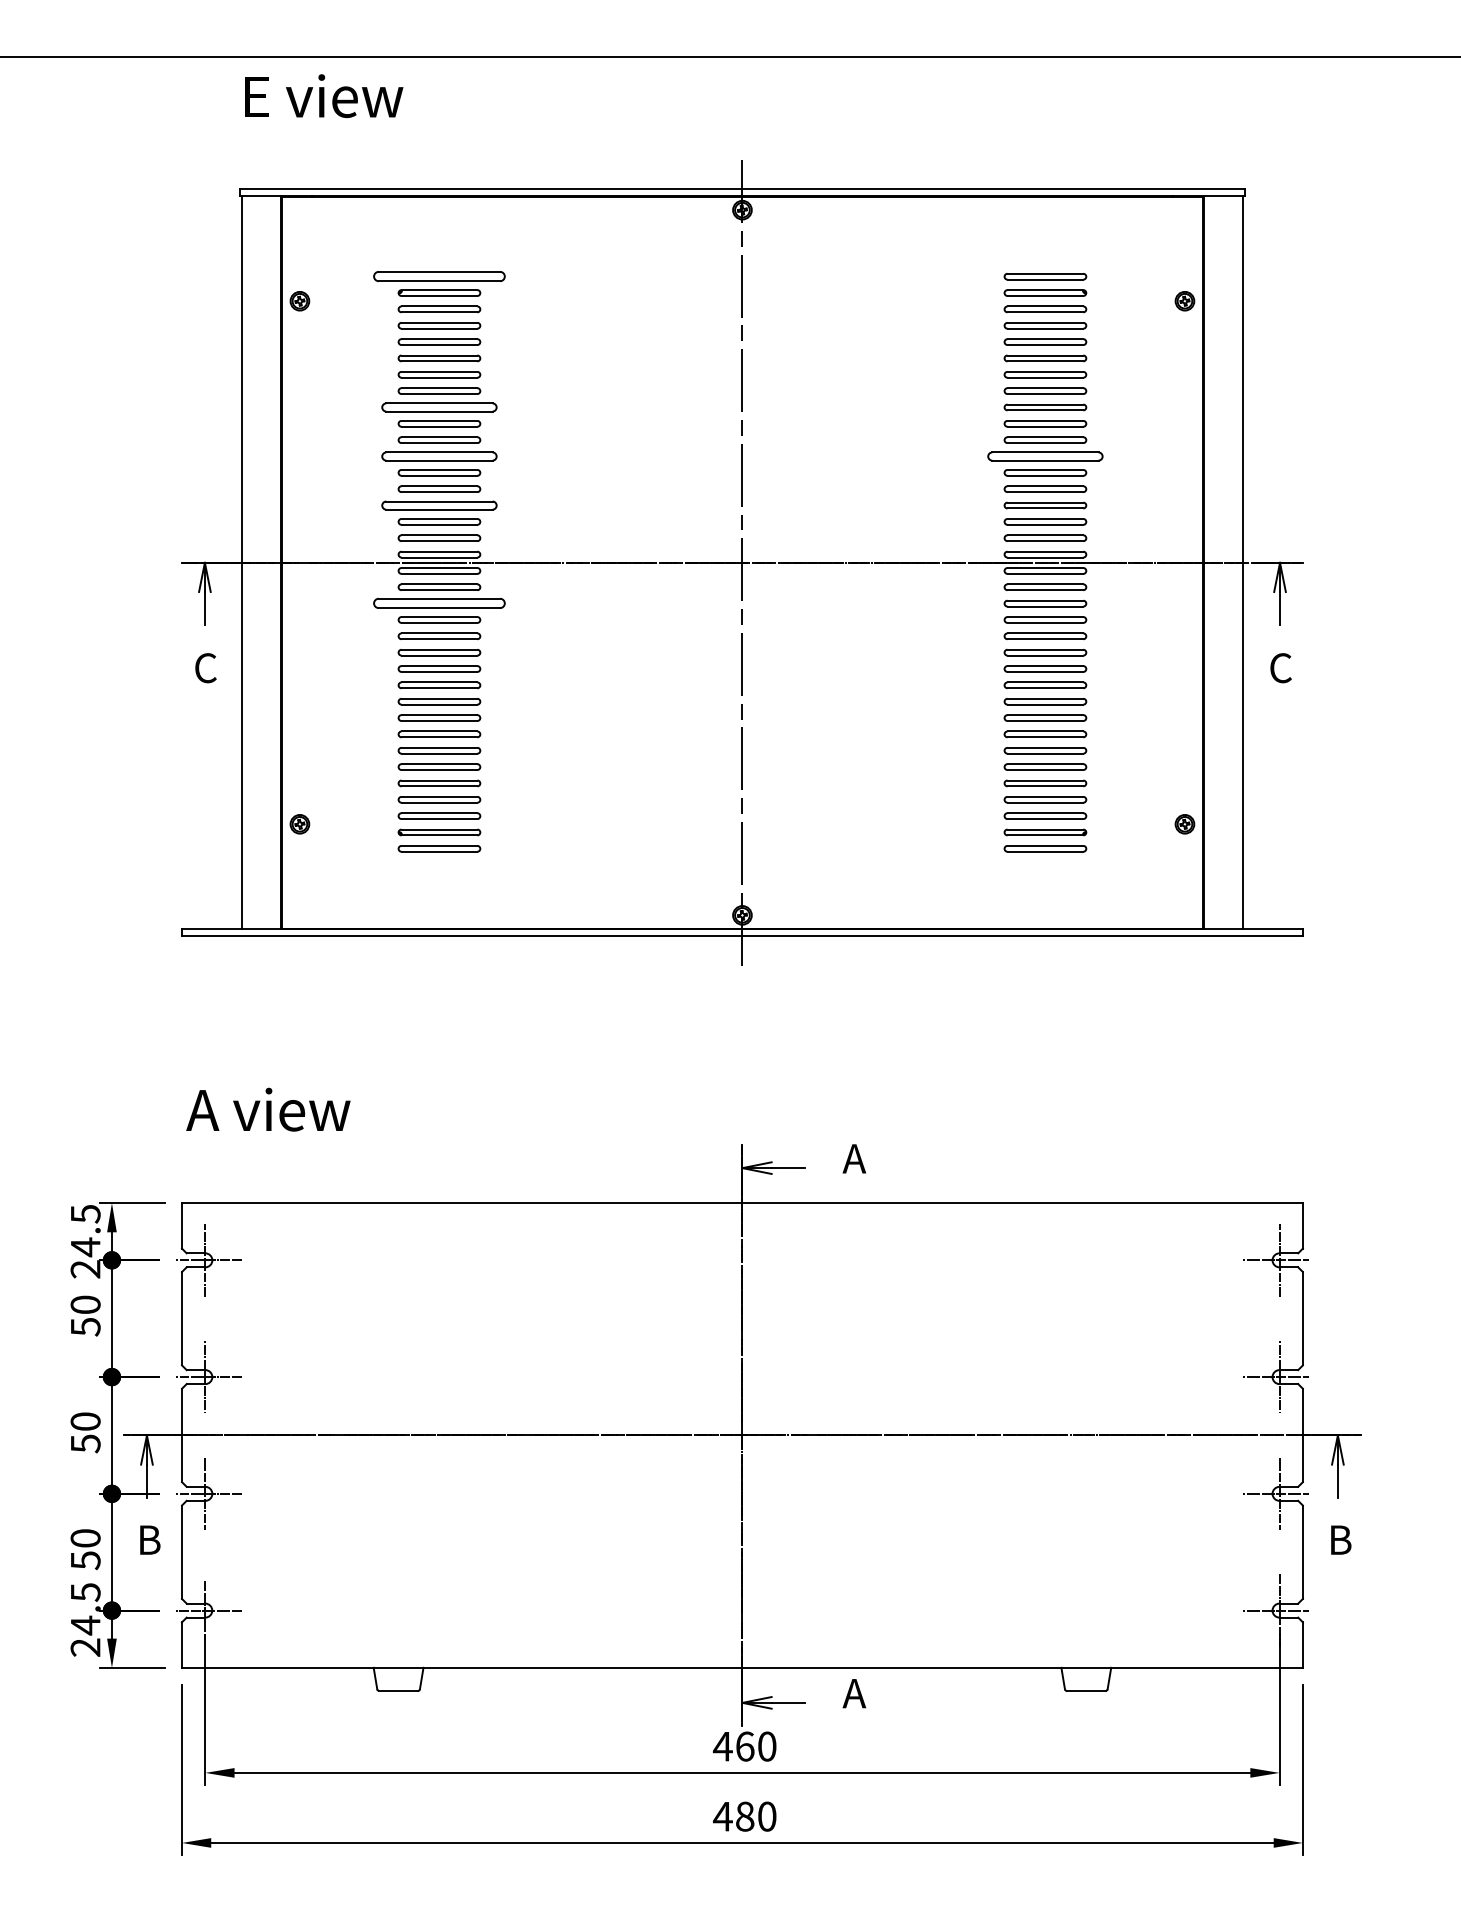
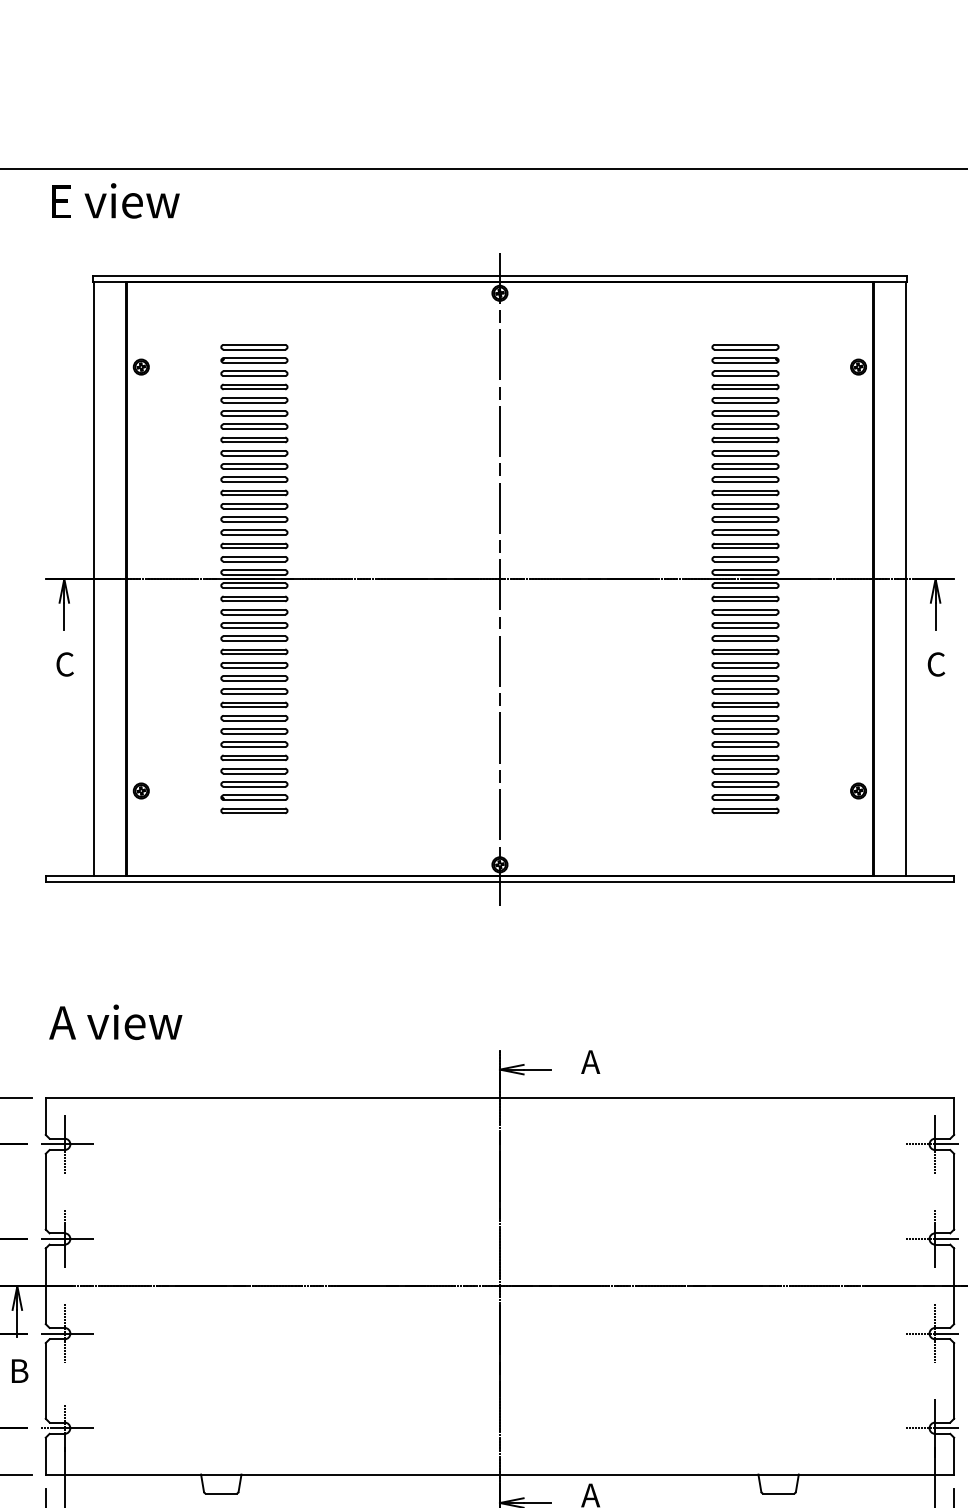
text: (324, 96) -> (115, 201), moved
part: (439, 276) -> (254, 347), size x0.62
part: (439, 407) -> (254, 453), size x0.71
part: (439, 456) -> (254, 492), size x0.71
part: (1045, 456) -> (745, 492), size x0.71
part: (439, 505) -> (254, 532), size x0.71
part: (439, 603) -> (254, 612), size x0.62

